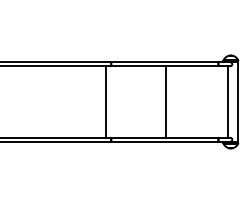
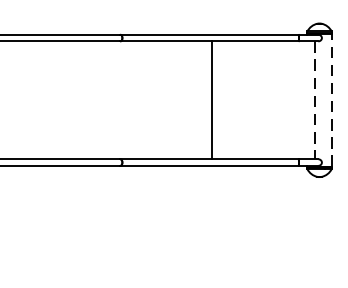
line: (106, 101) -> (114, 99), removed
line: (228, 101) -> (315, 99), solid -> dashed
line: (238, 101) -> (332, 99), solid -> dashed

